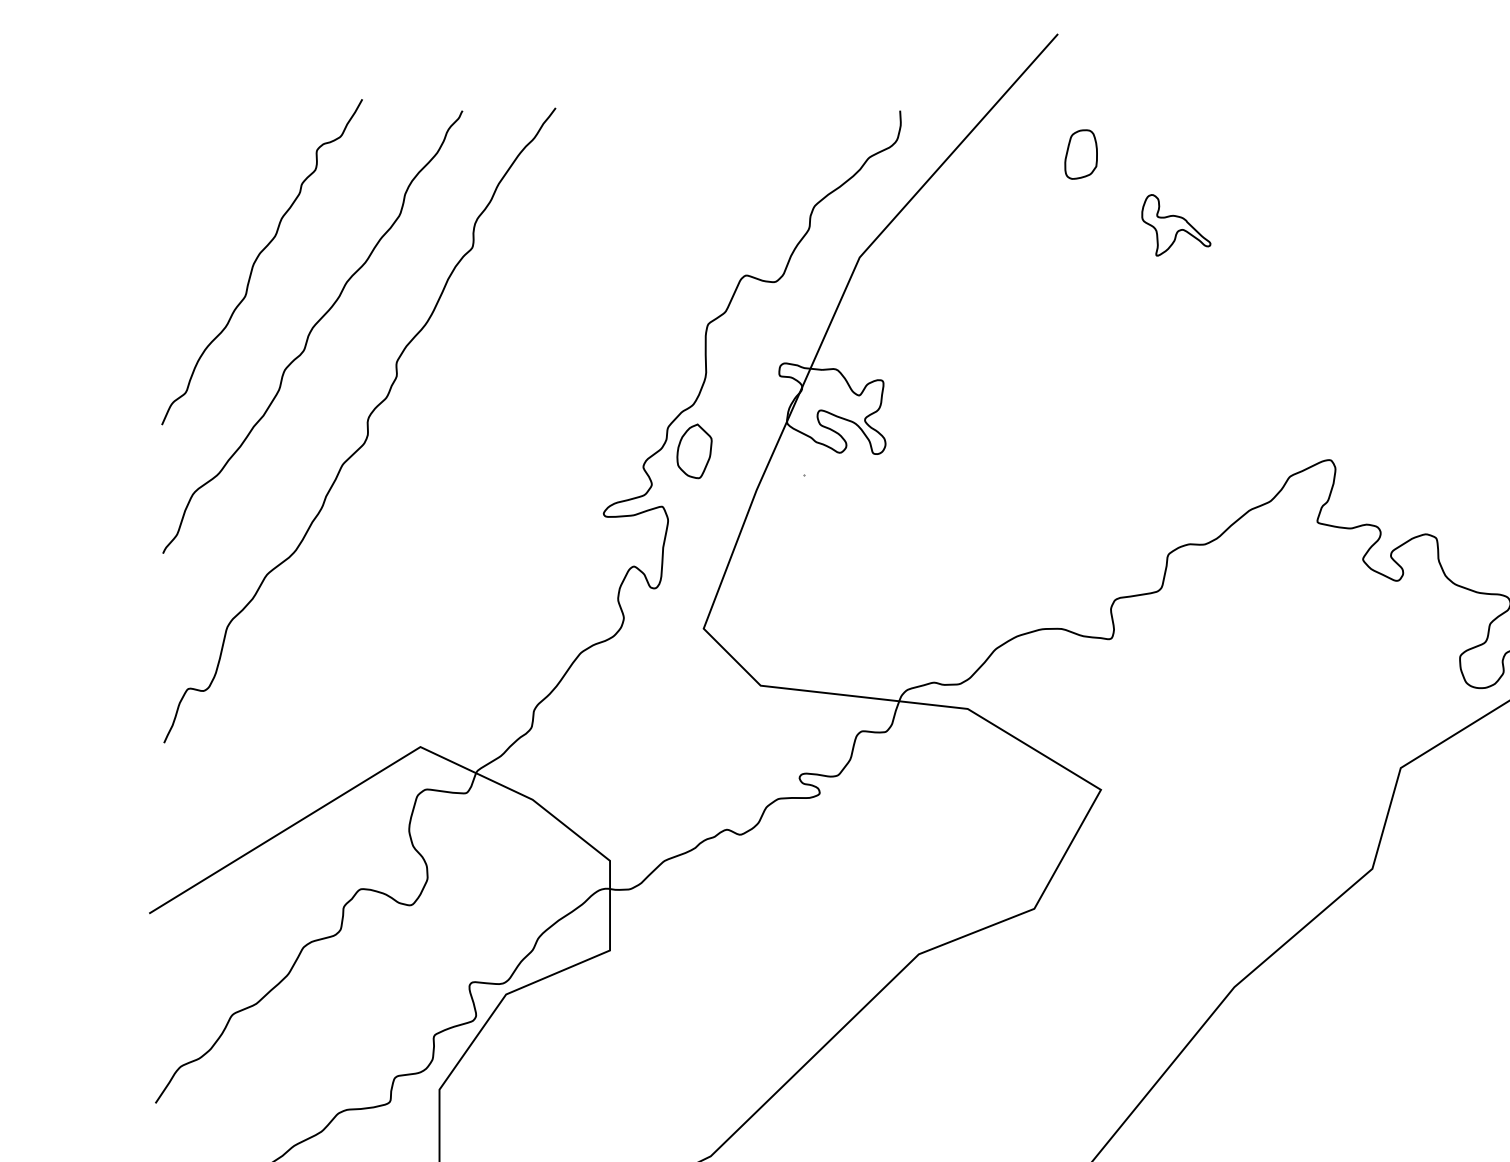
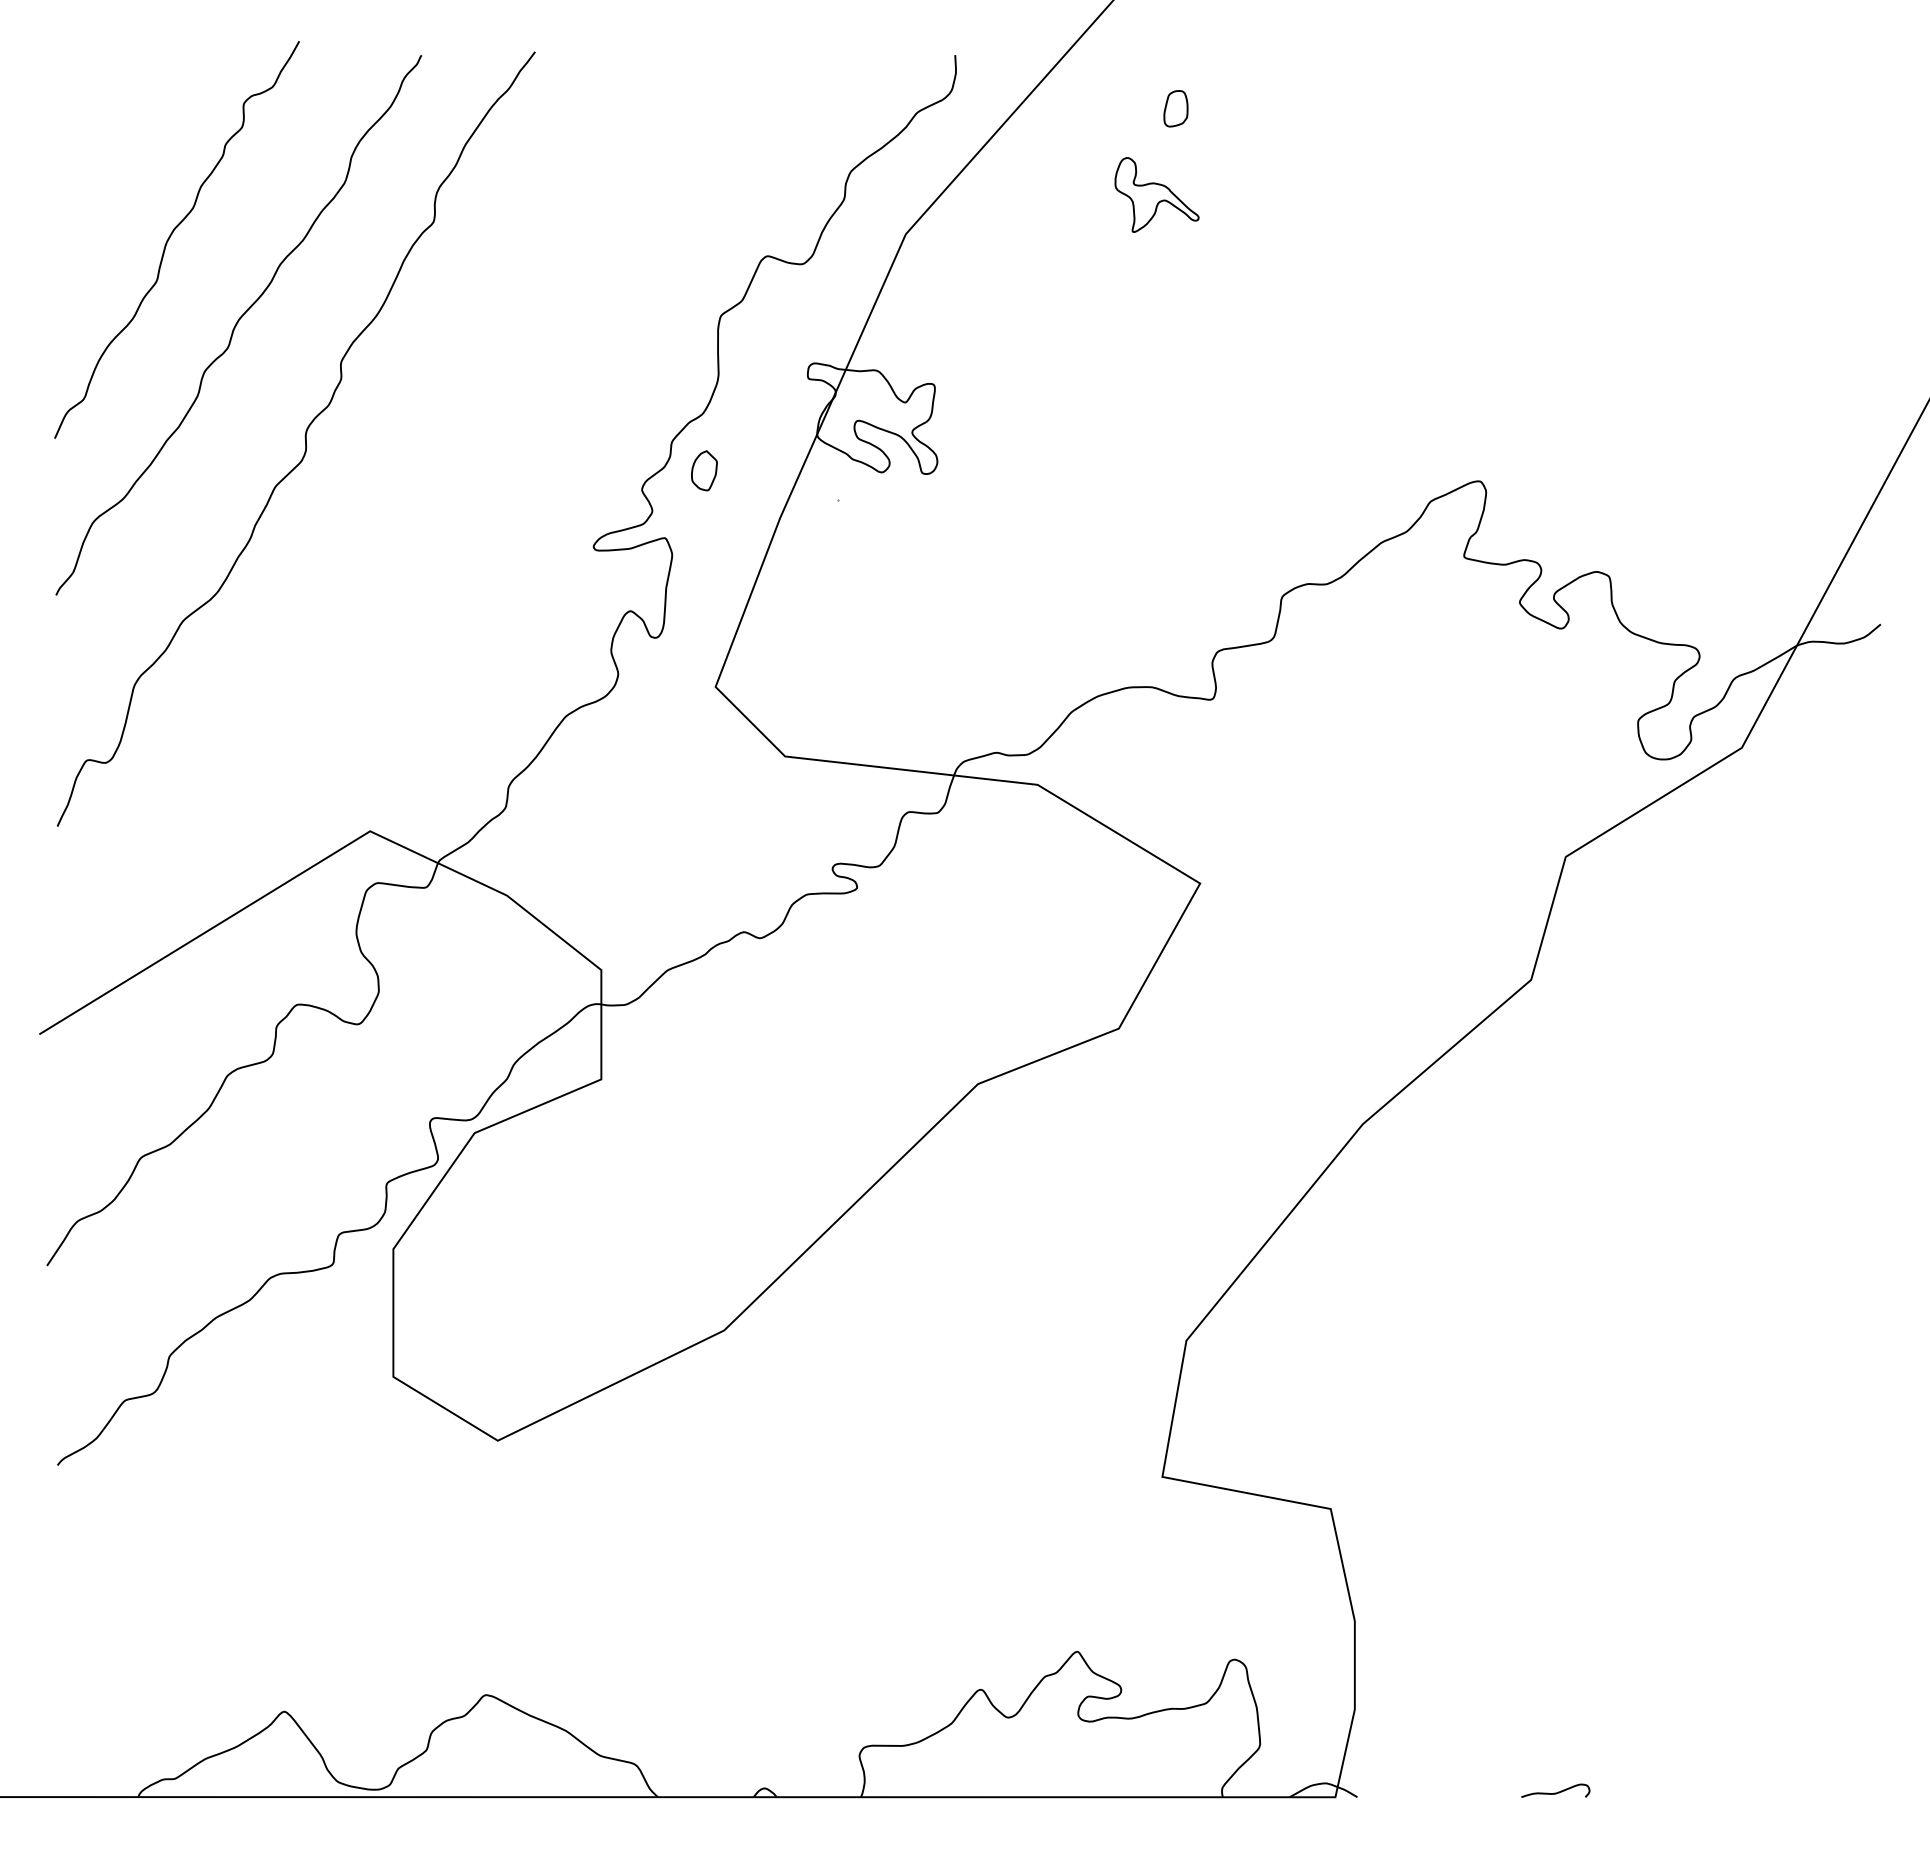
part: (1080, 154) -> (1175, 108), size x0.6
part: (1175, 224) -> (1156, 194), moved
part: (694, 451) -> (704, 470), size x0.6

